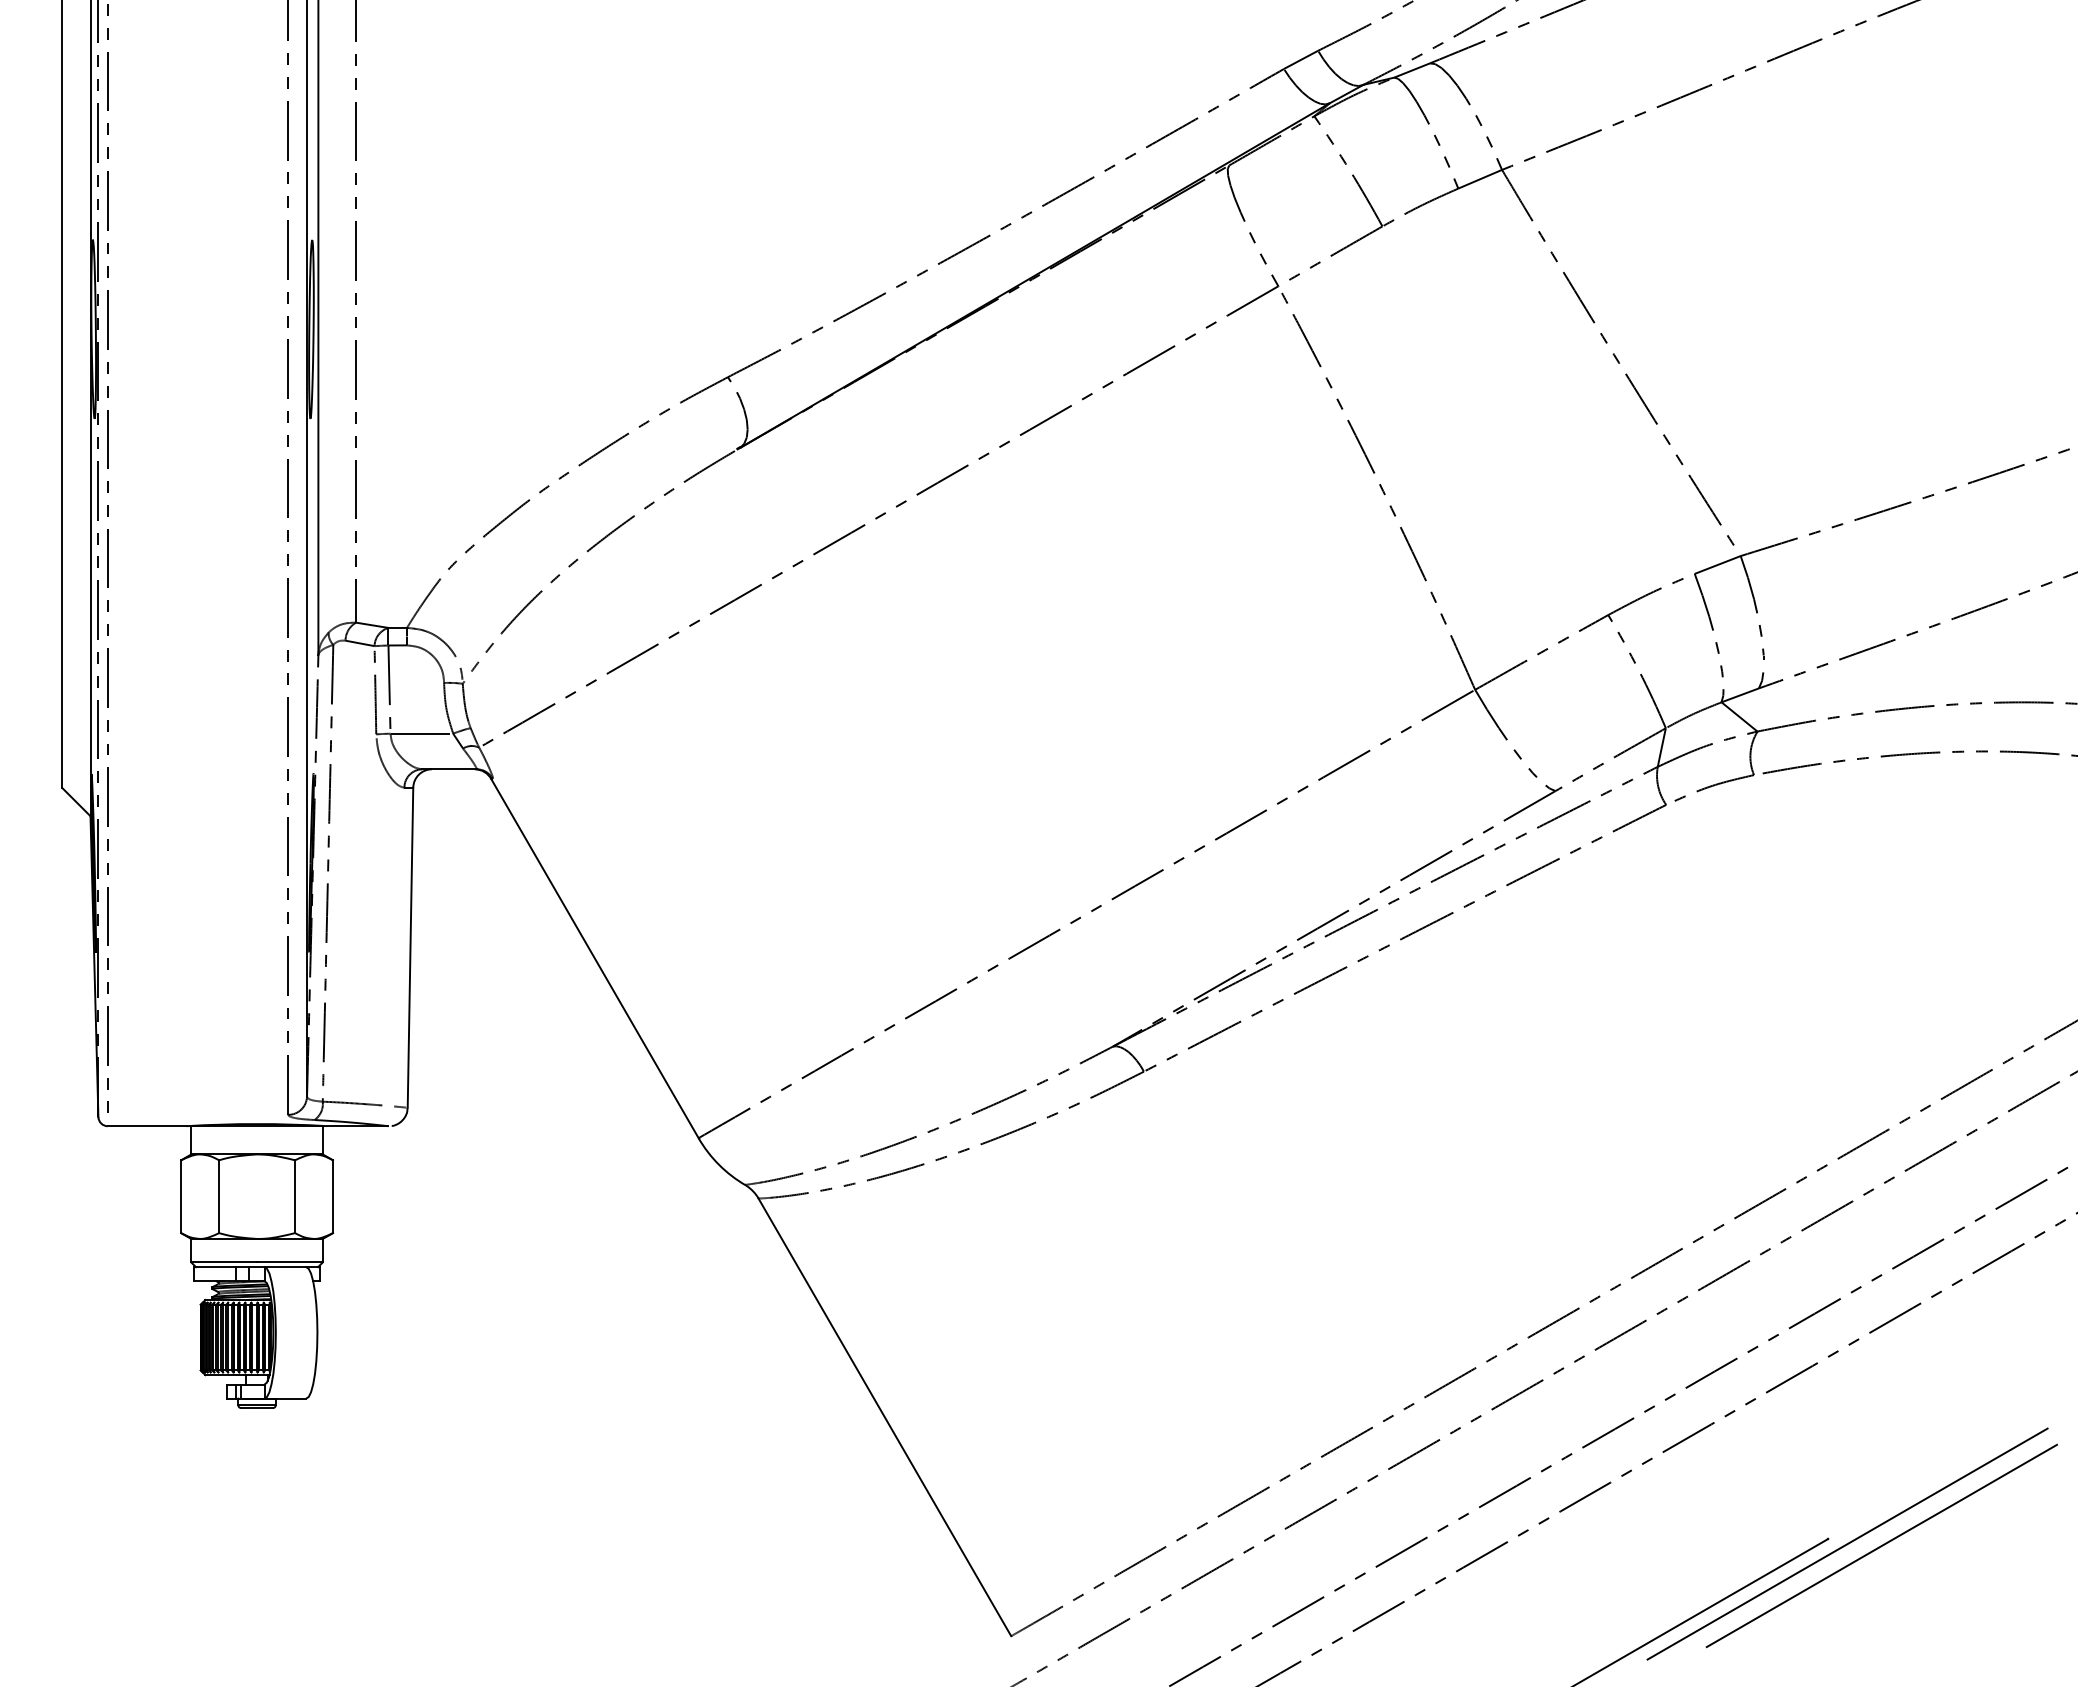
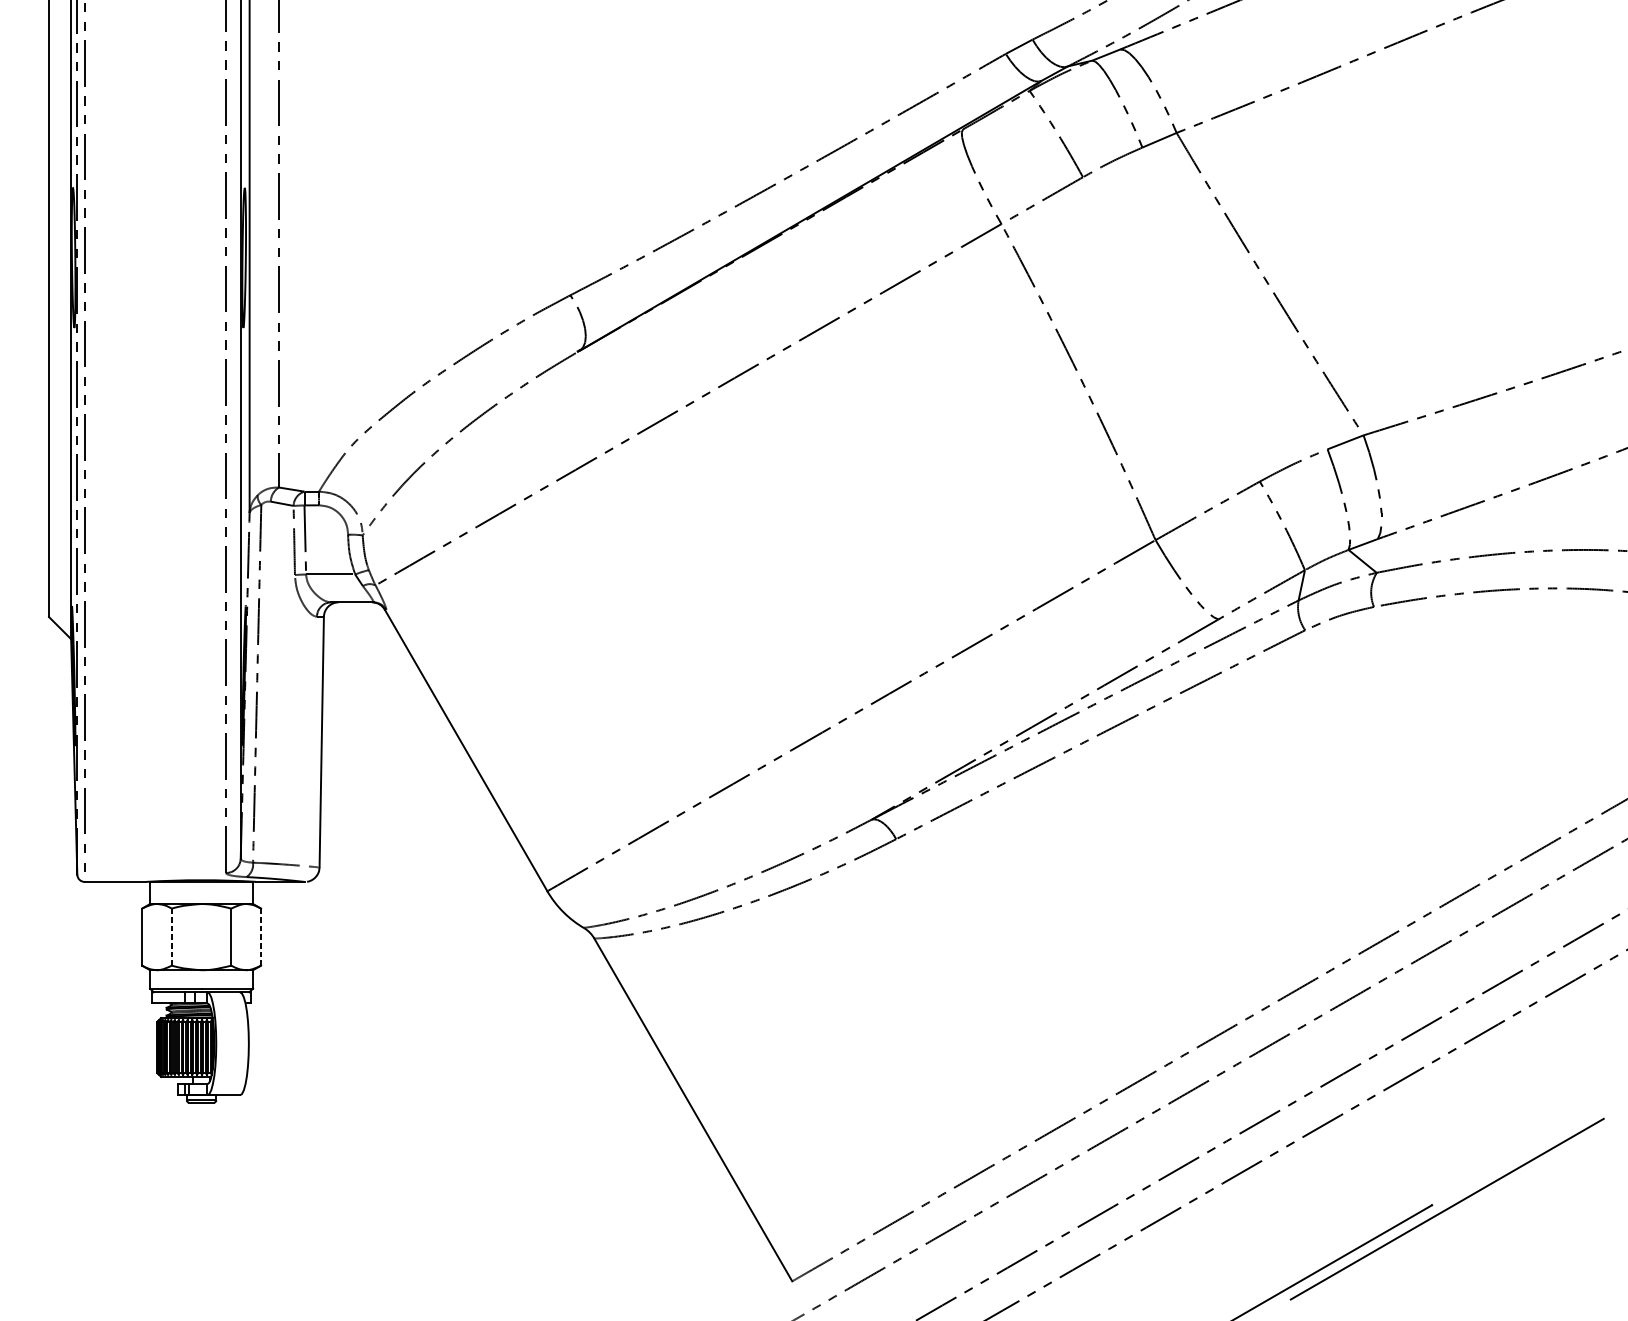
line: (219, 1197) -> (172, 937), solid -> dashed
line: (333, 1197) -> (261, 937), solid -> dashed
line: (1881, 1545) -> (1473, 1210), removed

